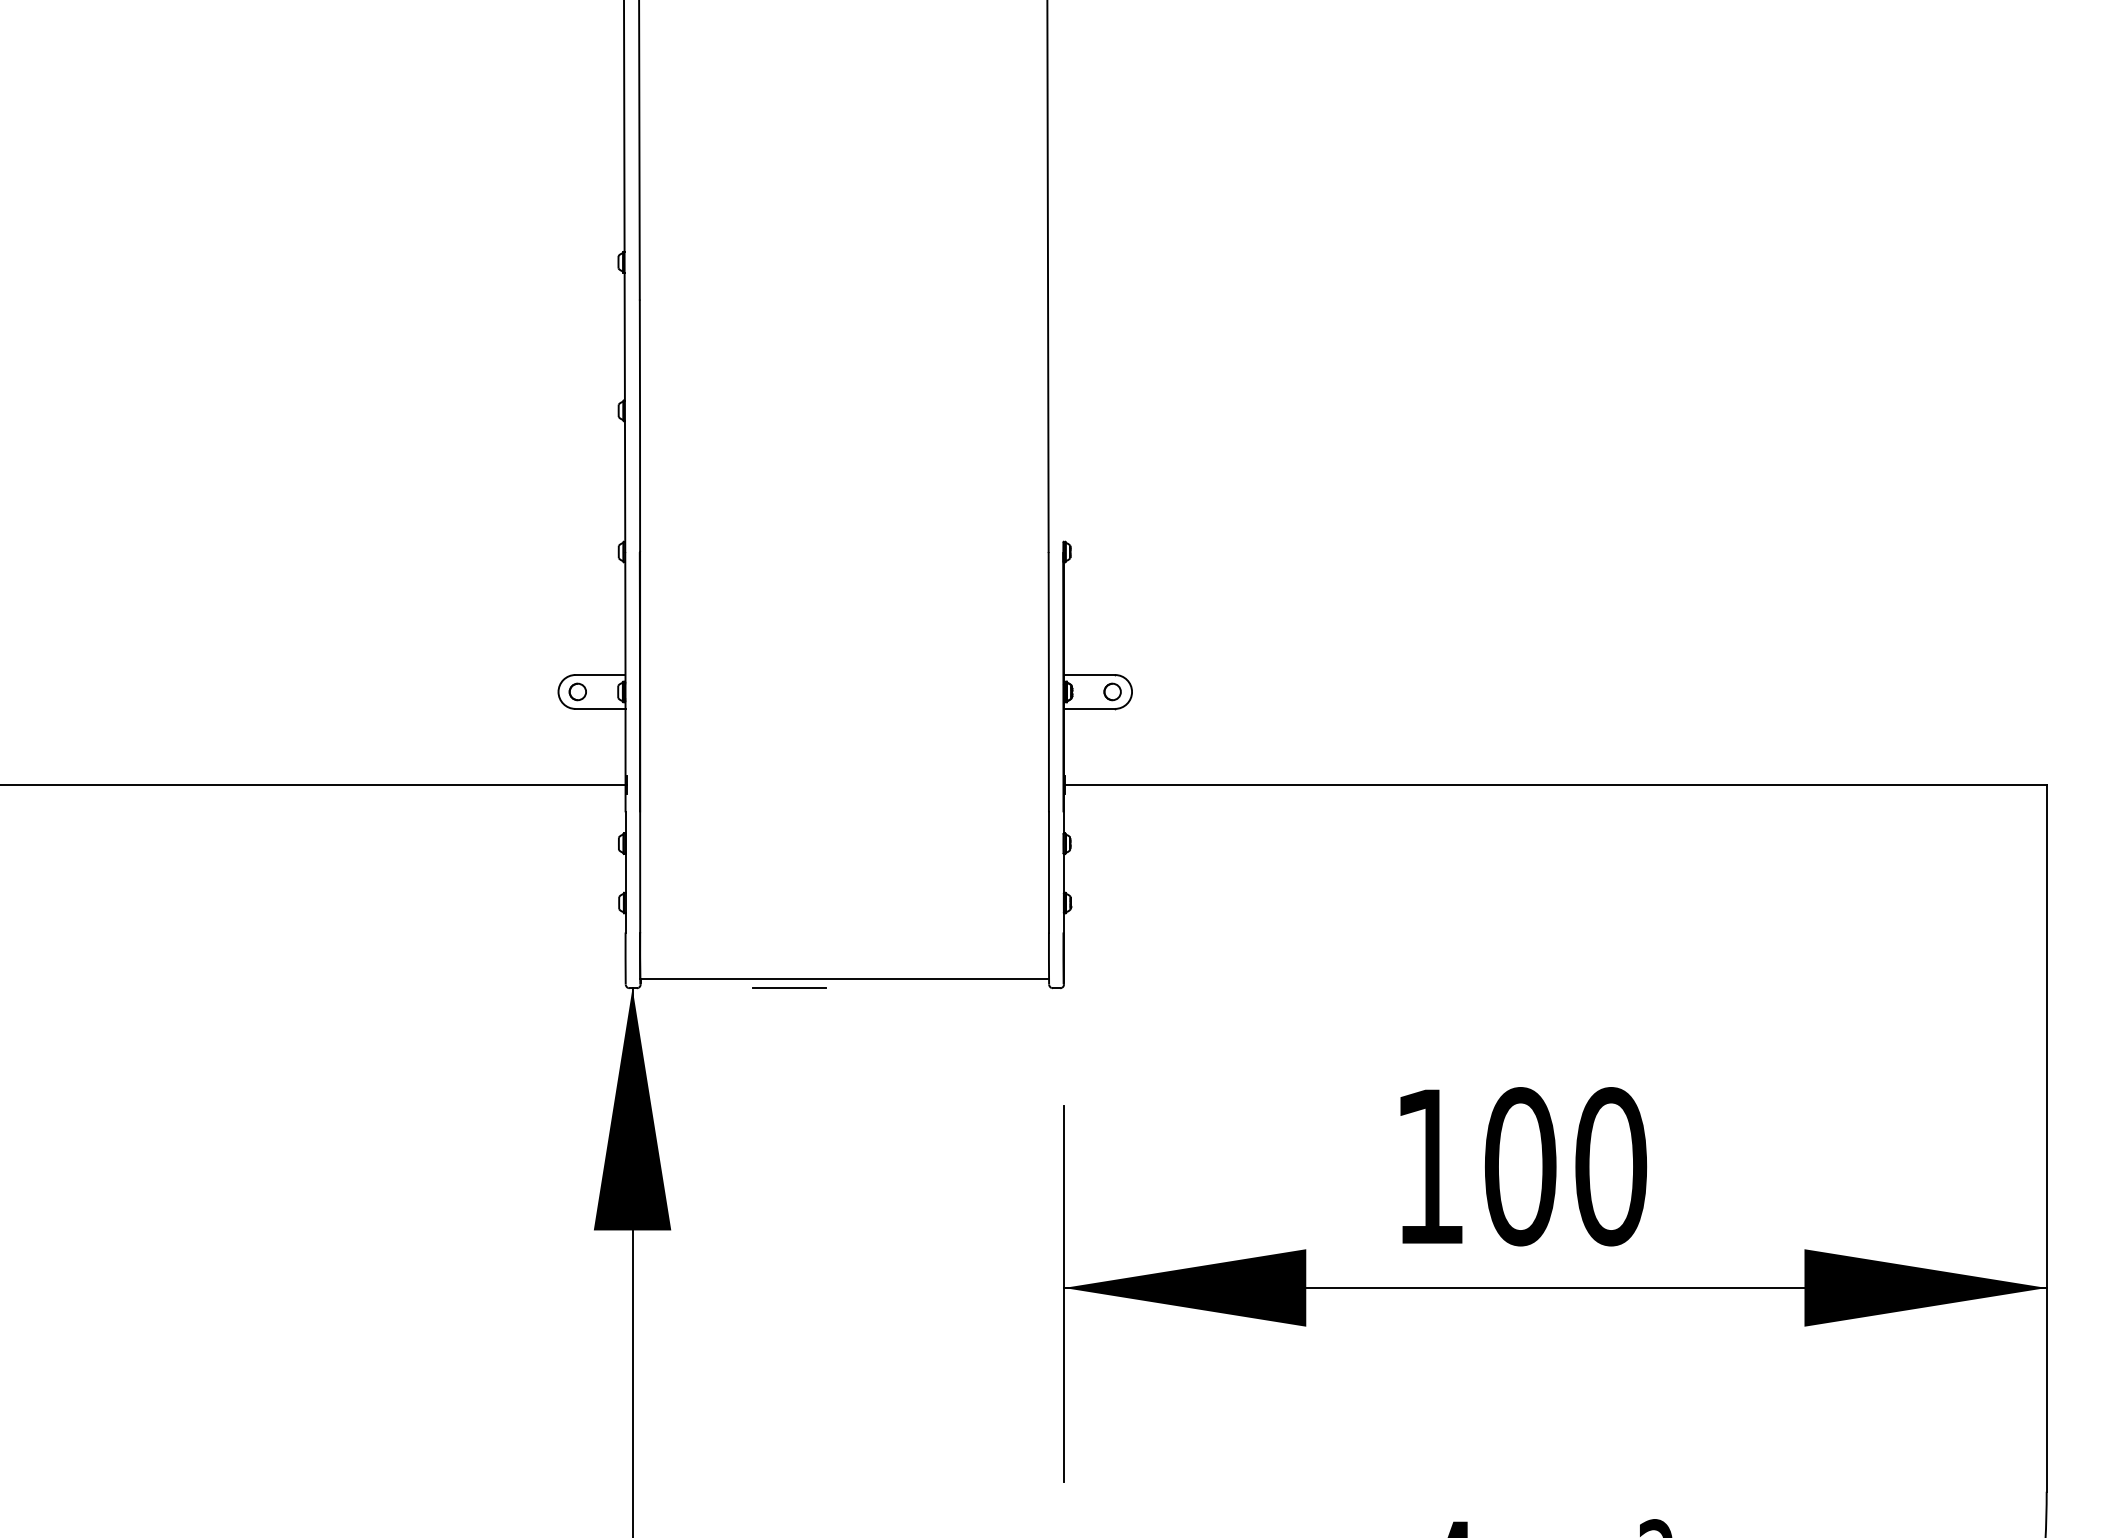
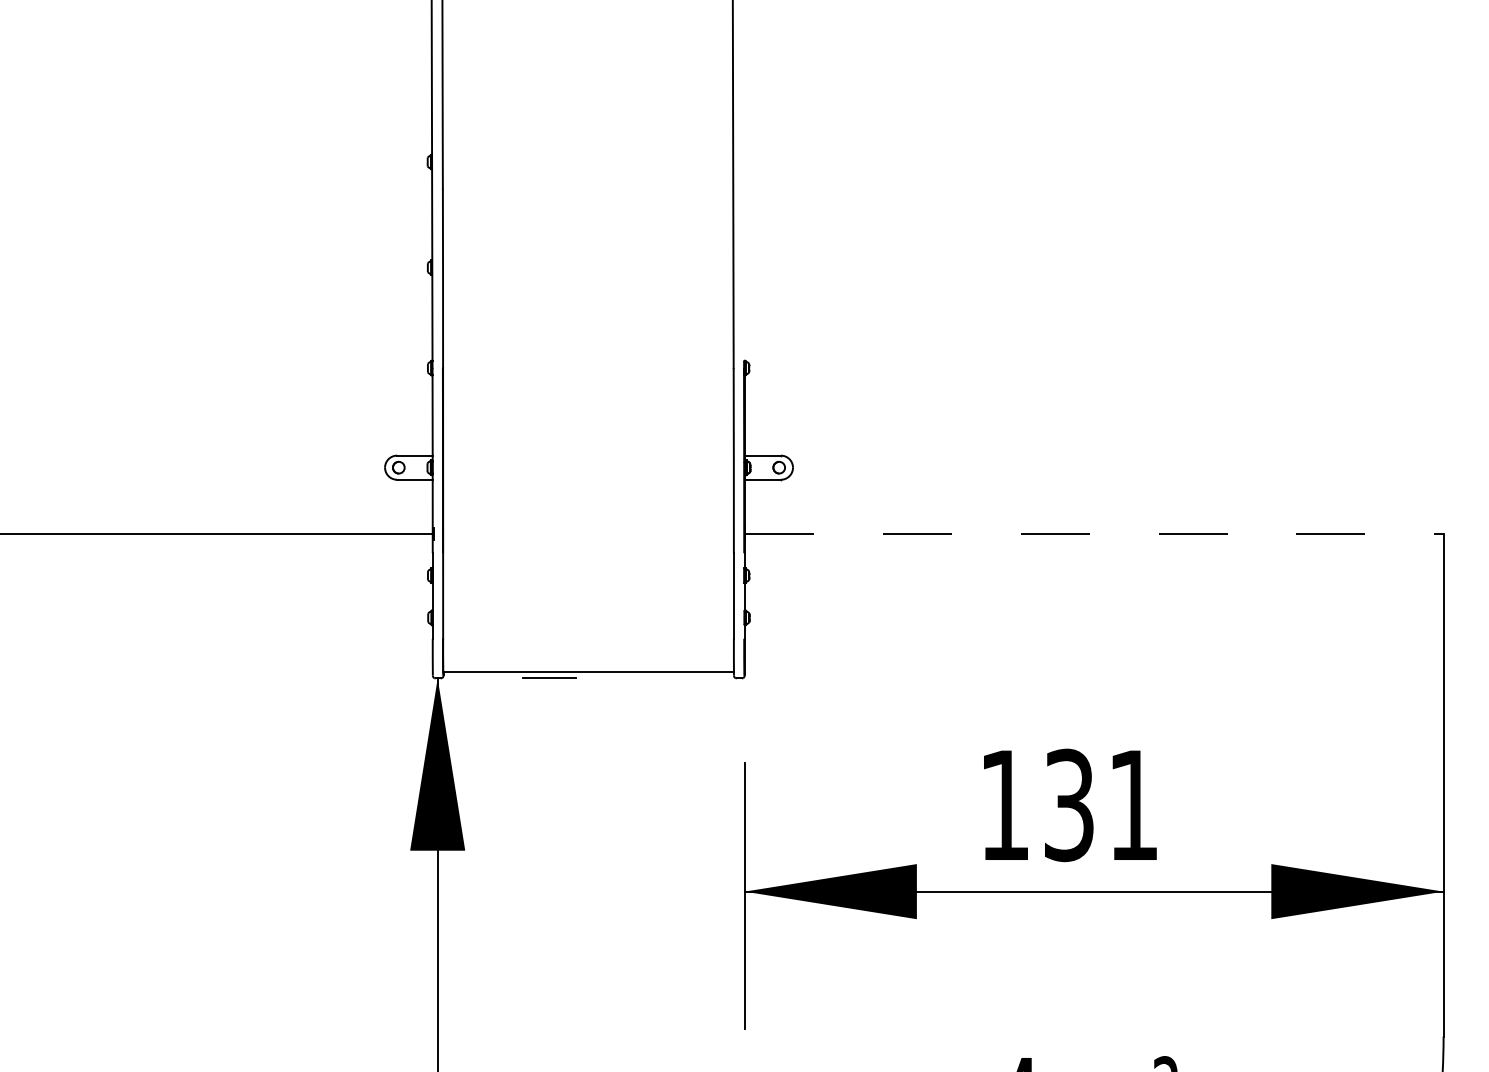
line: (1555, 784) -> (1094, 533), solid -> dashed
text: (1565, 1166) -> (1101, 805), 100 -> 131

